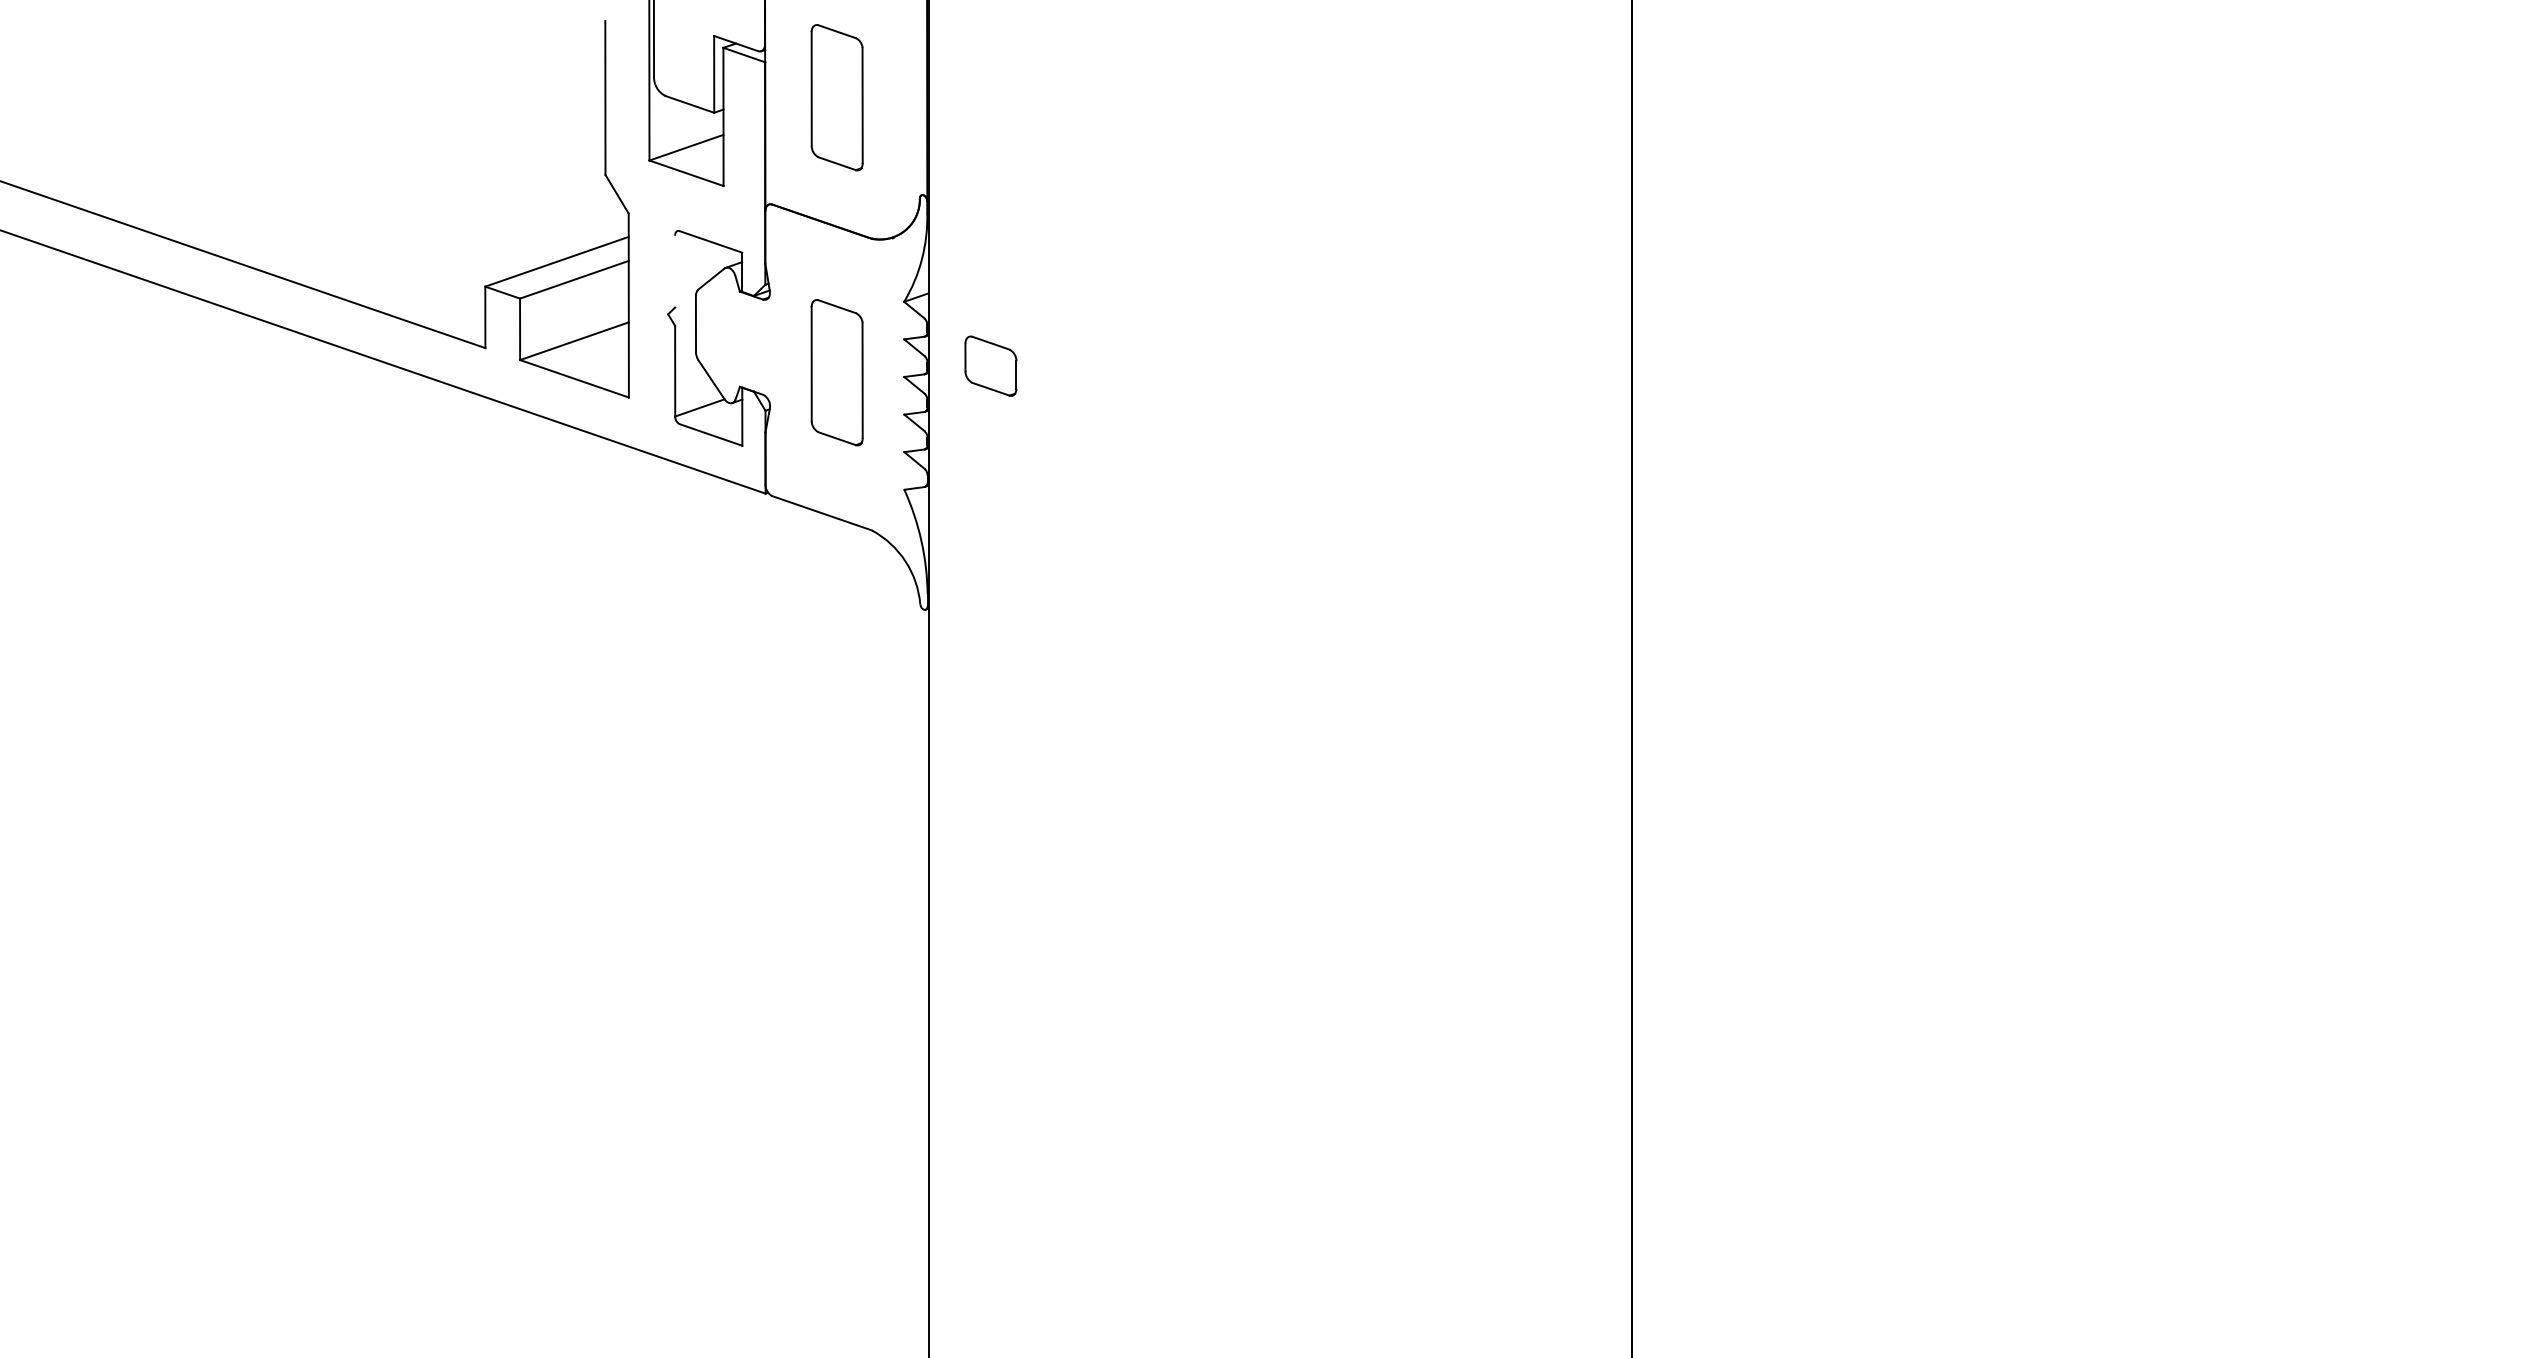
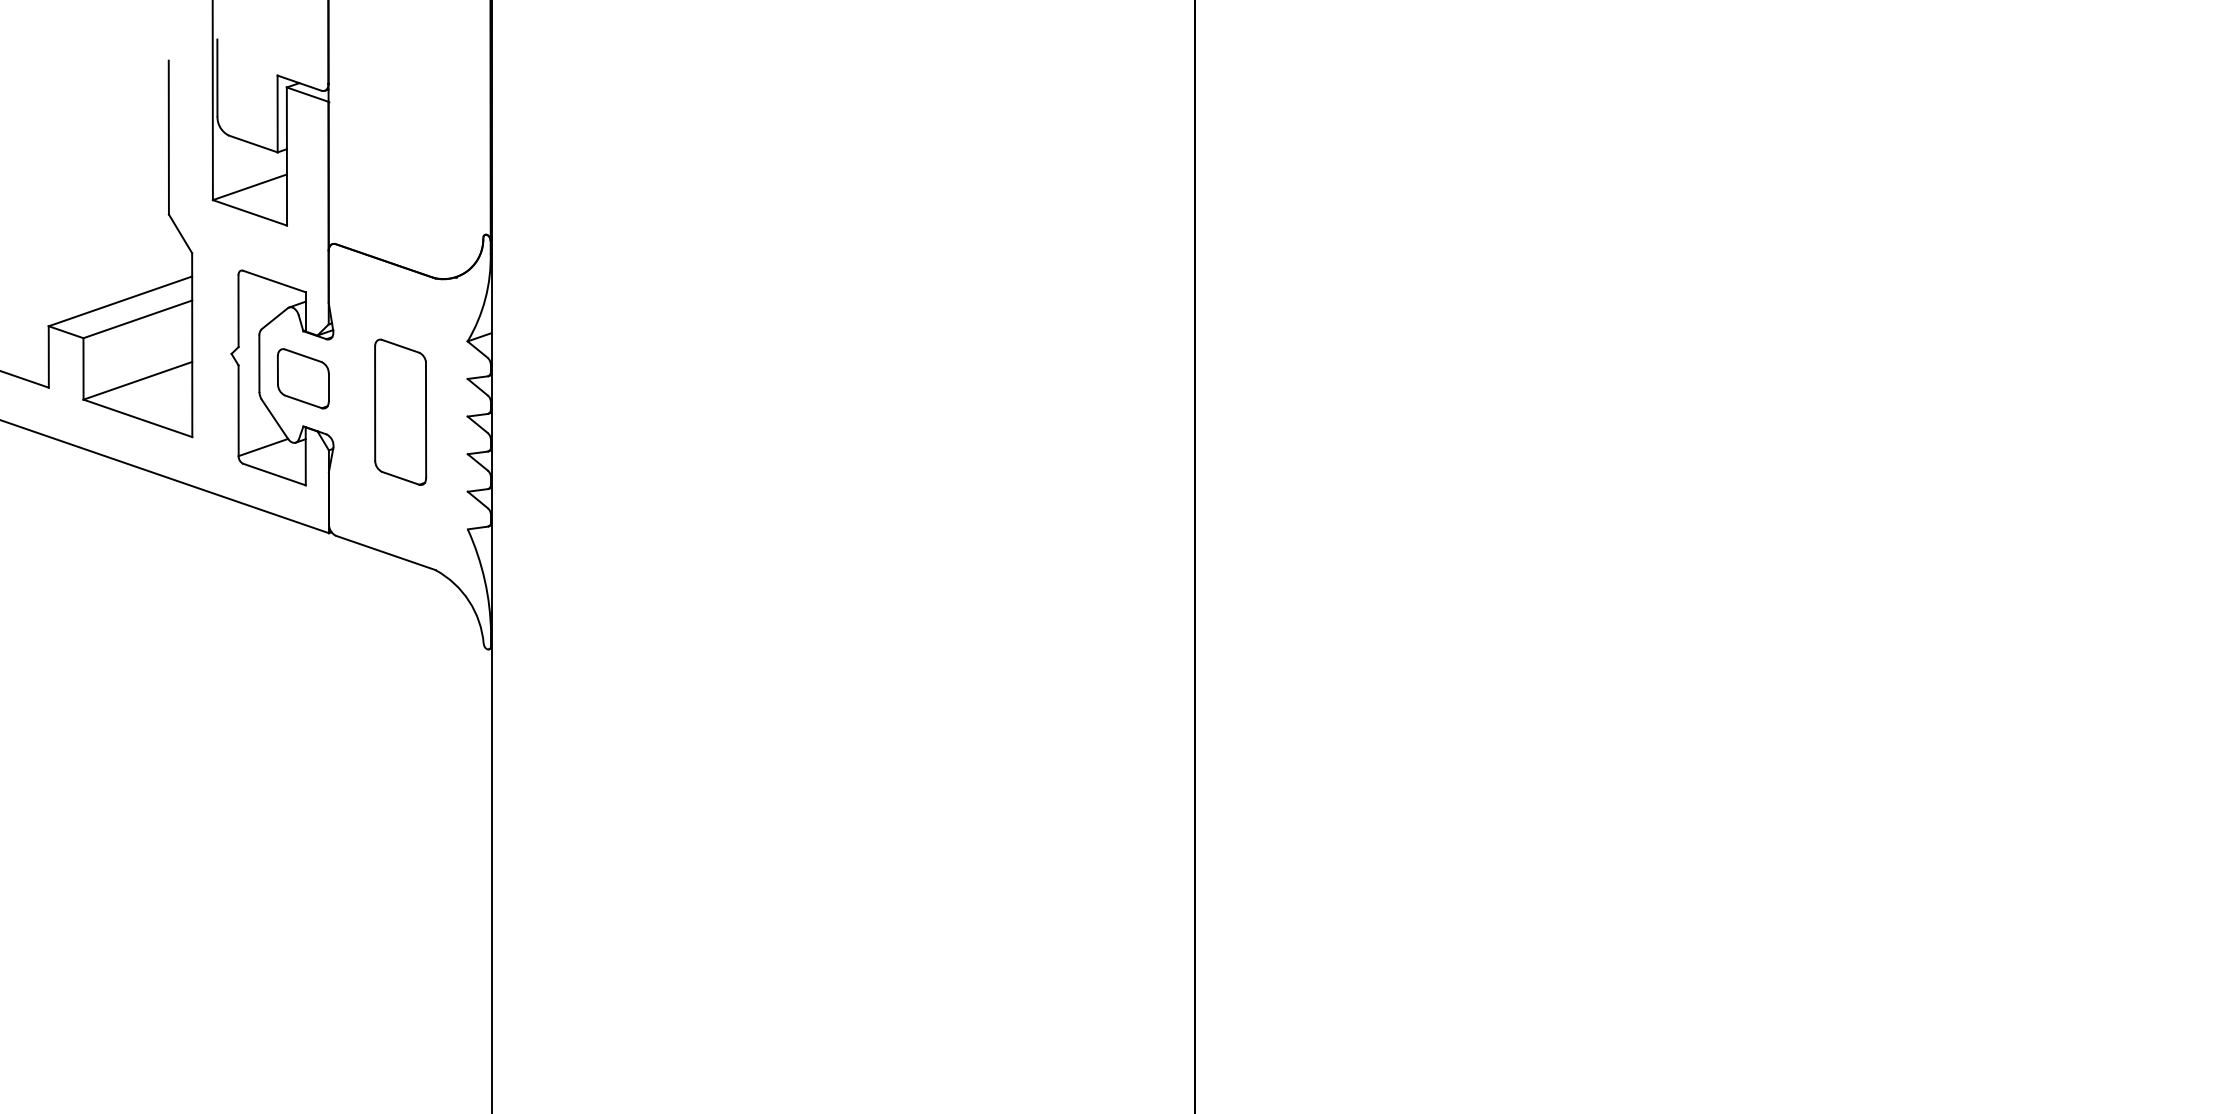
part: (836, 97) -> (399, 137), removed
line: (675, 271) -> (238, 311), added
part: (990, 365) -> (302, 378), moved

